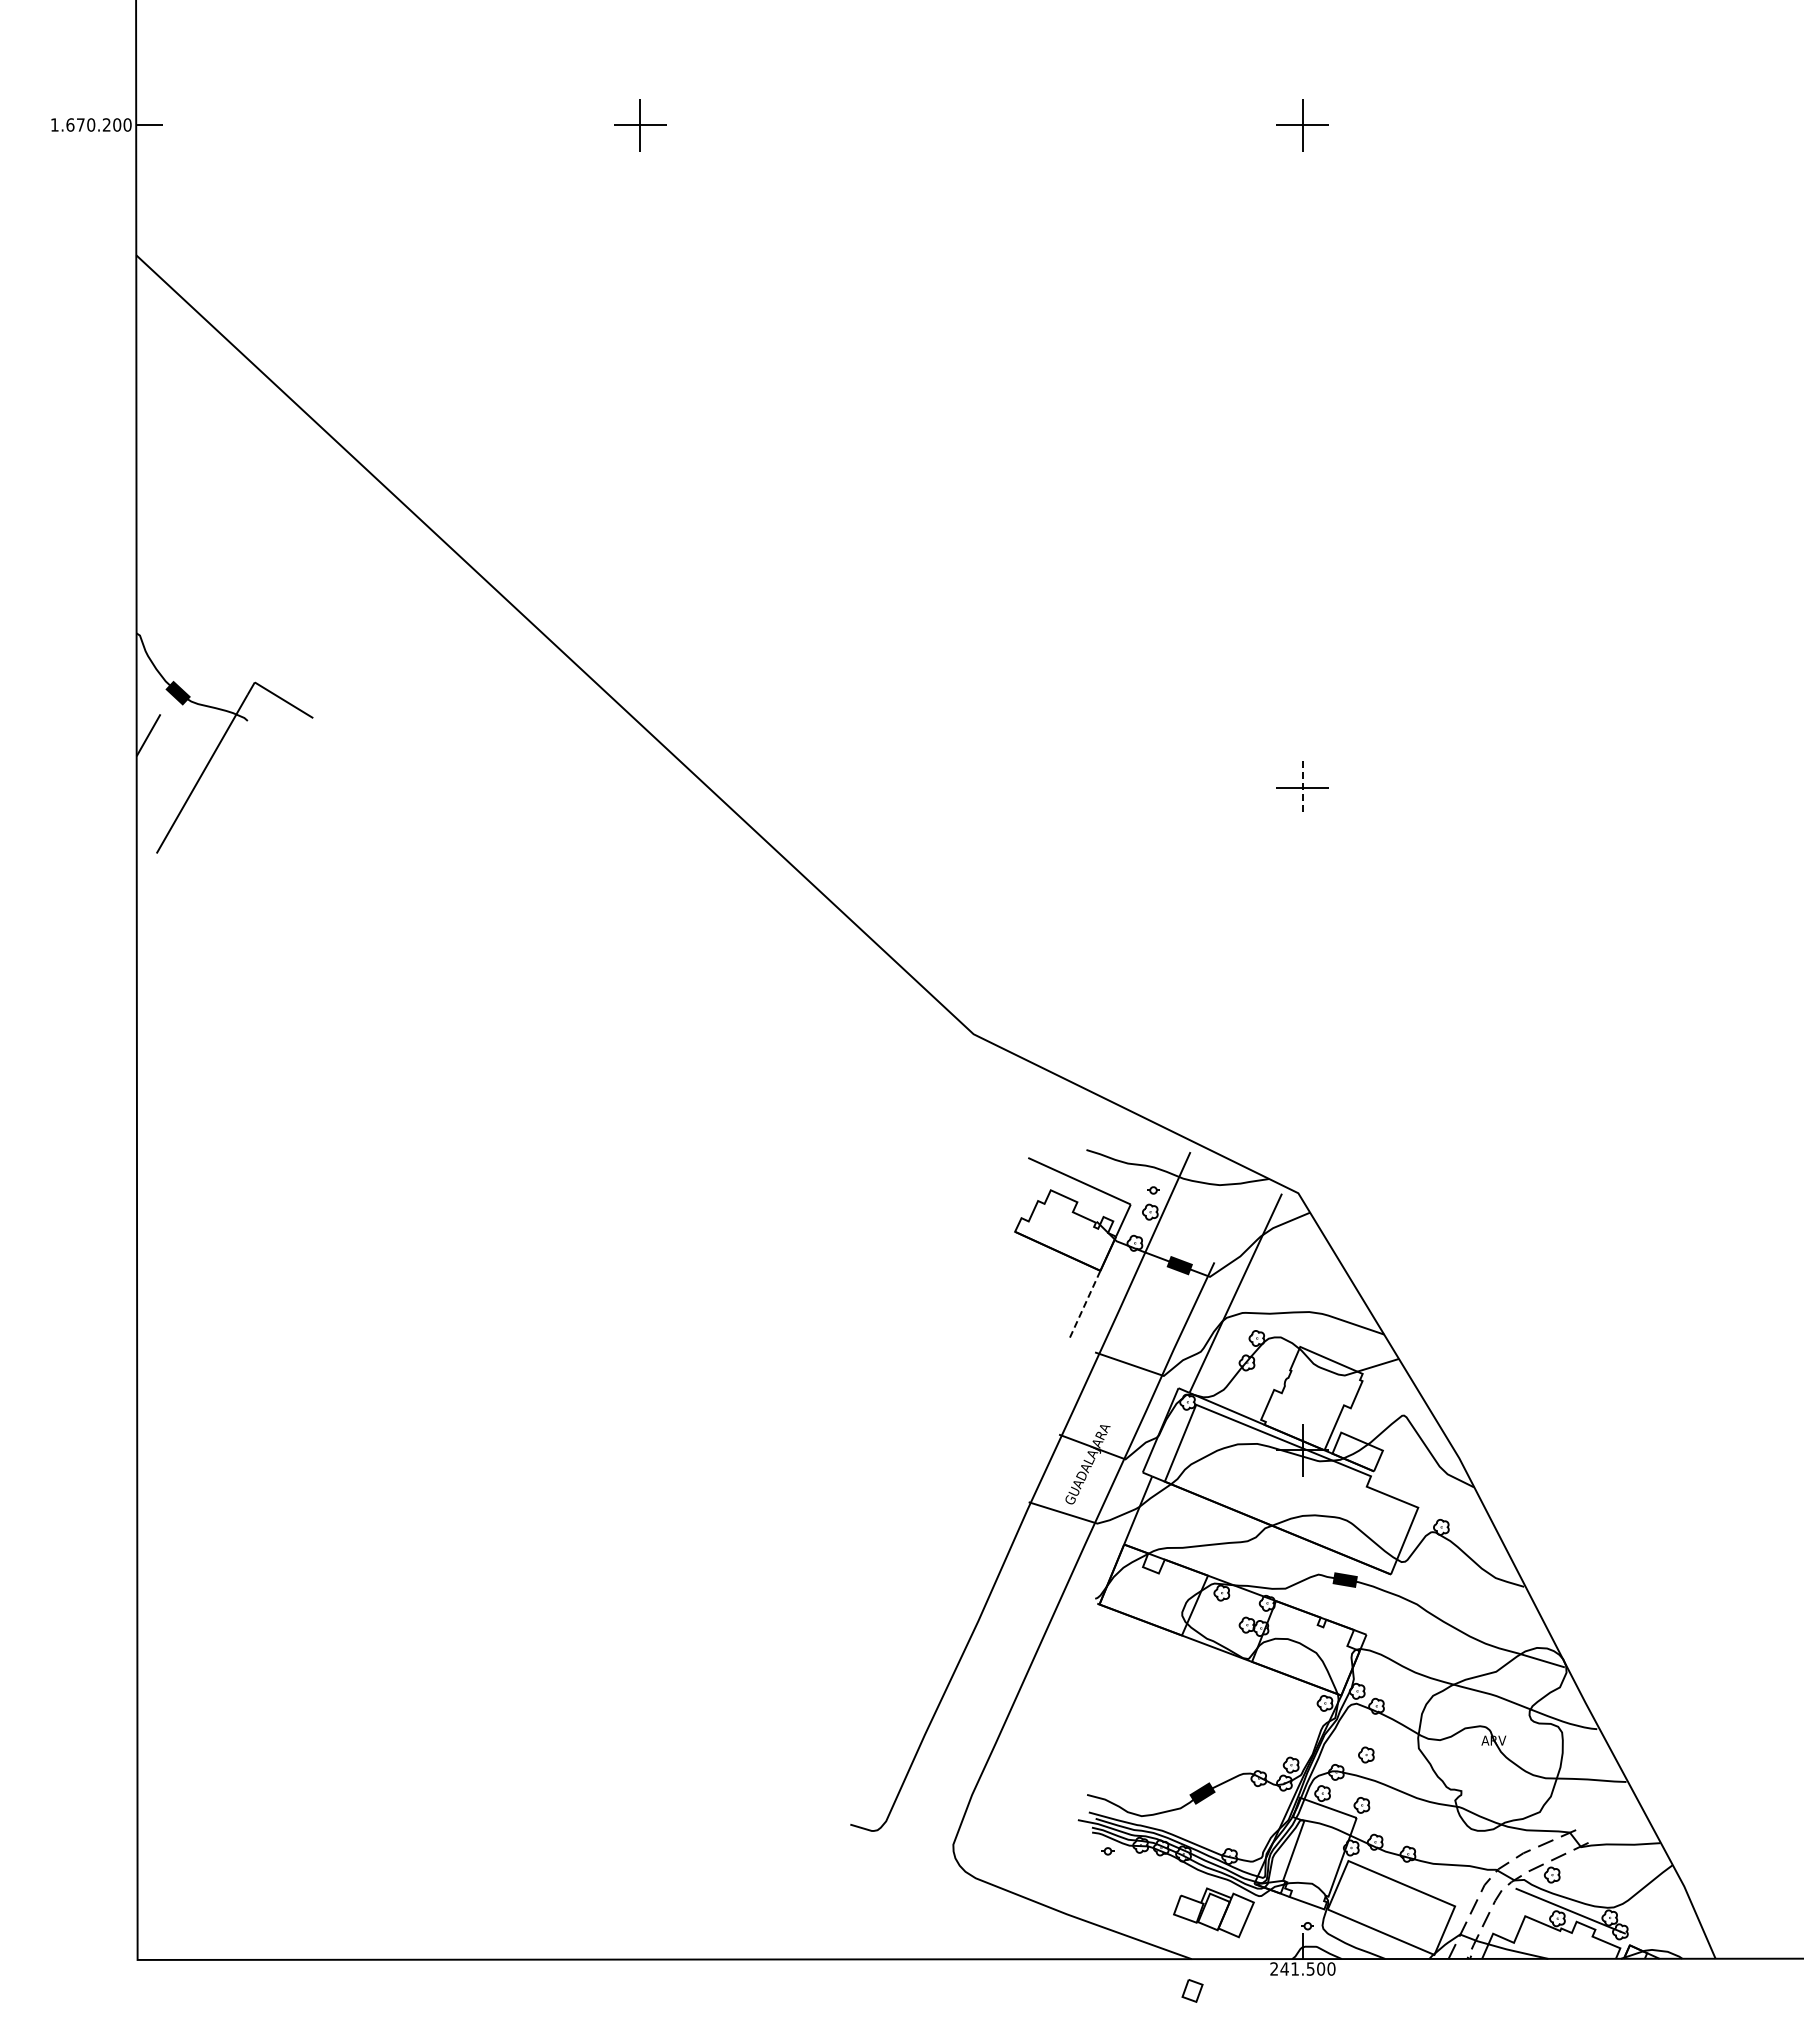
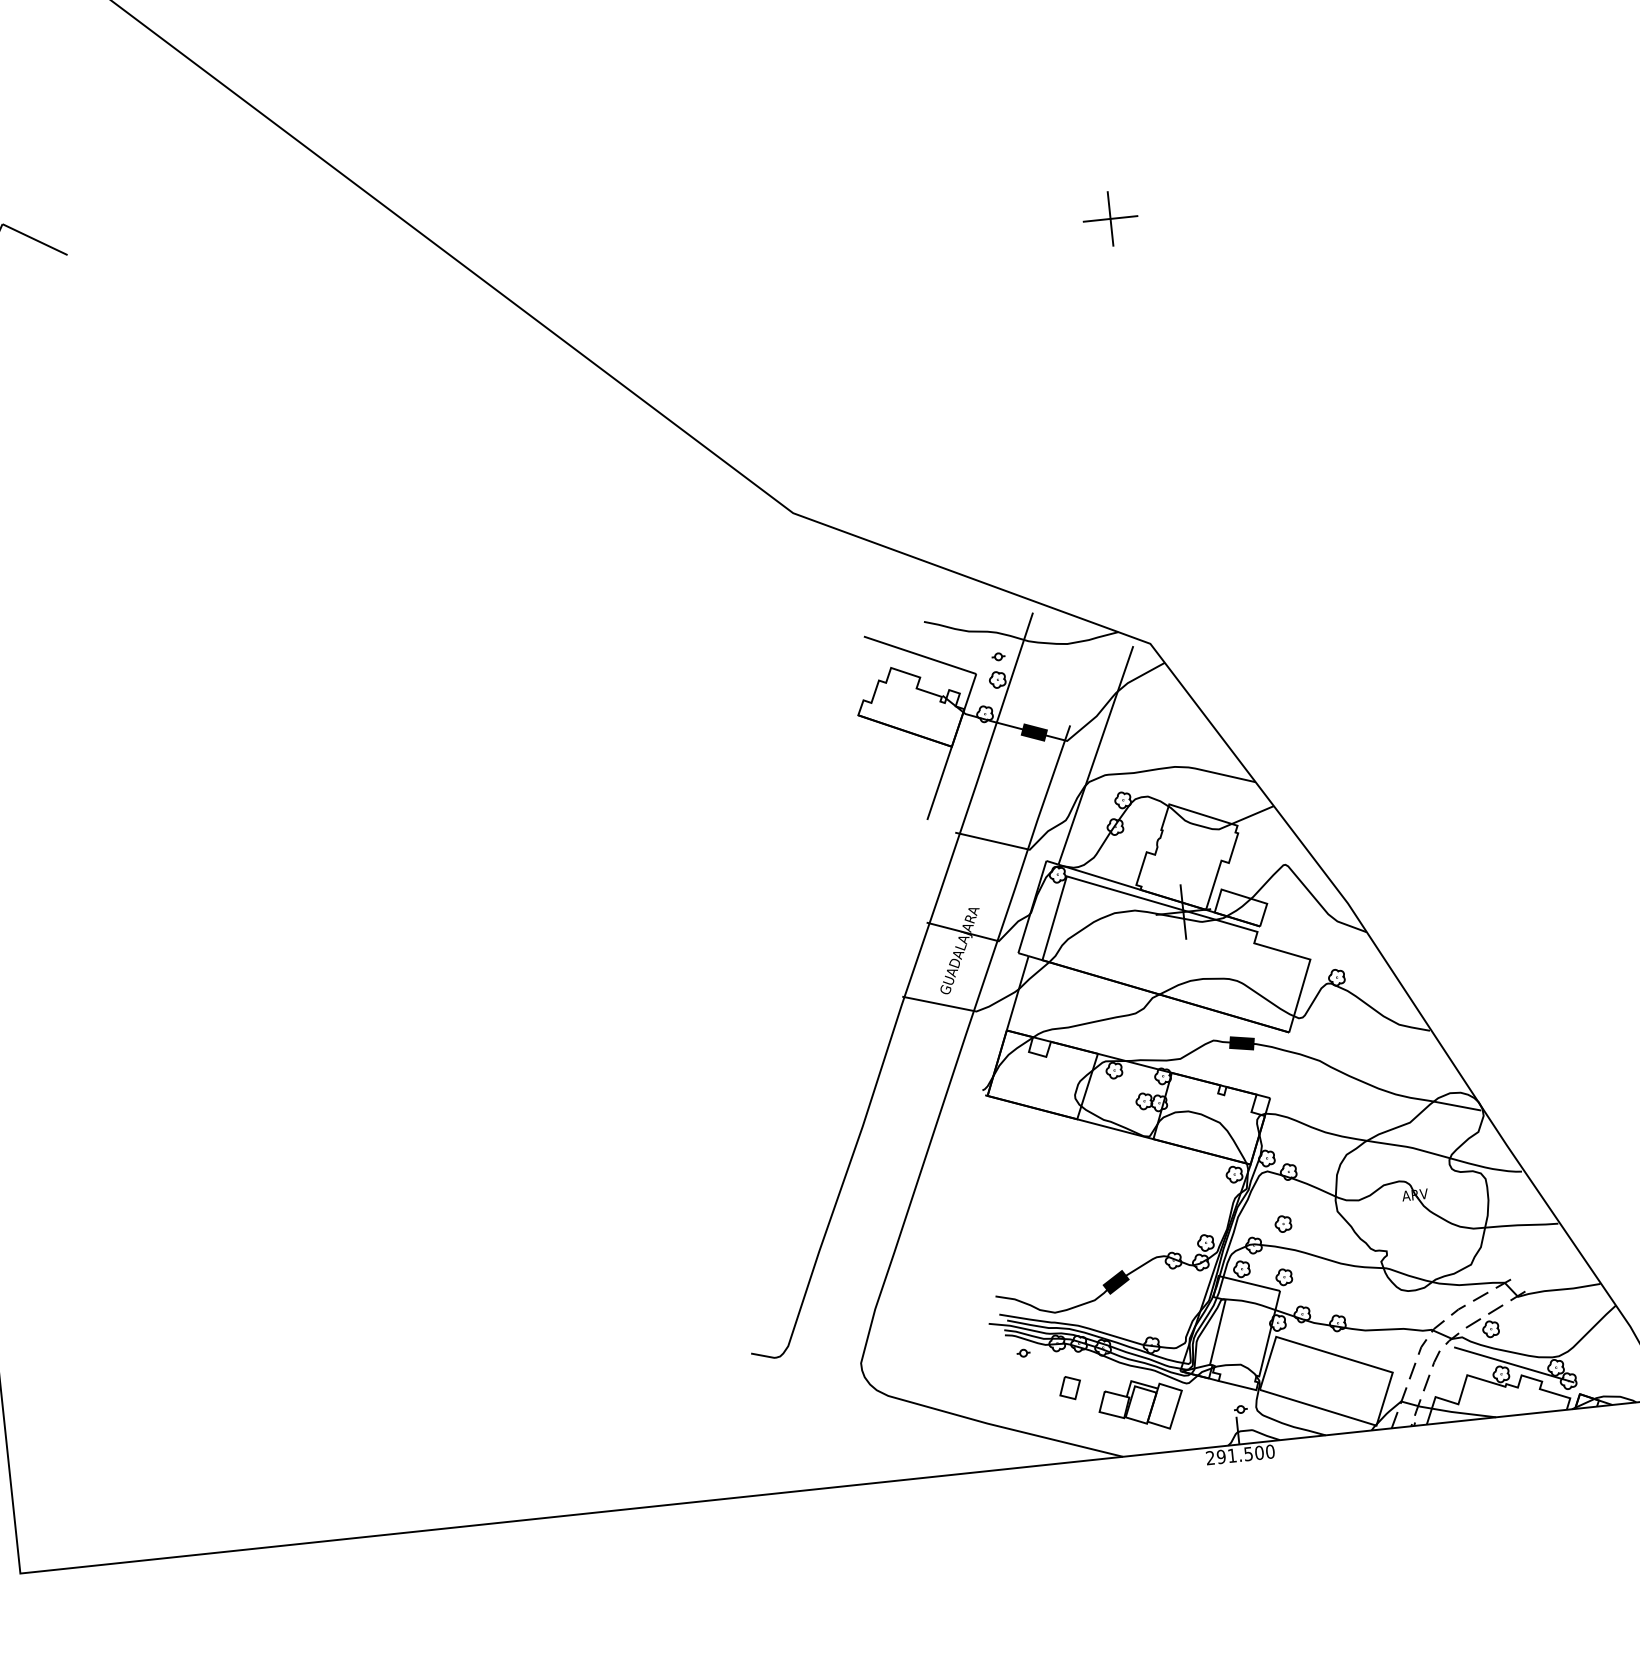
line: (1302, 787) -> (1110, 218), dashed -> solid
line: (1085, 1304) -> (939, 783), dashed -> solid
text: (1284, 1968) -> (1221, 1456), 241.500 -> 291.500
part: (1192, 1990) -> (1070, 1387), moved

